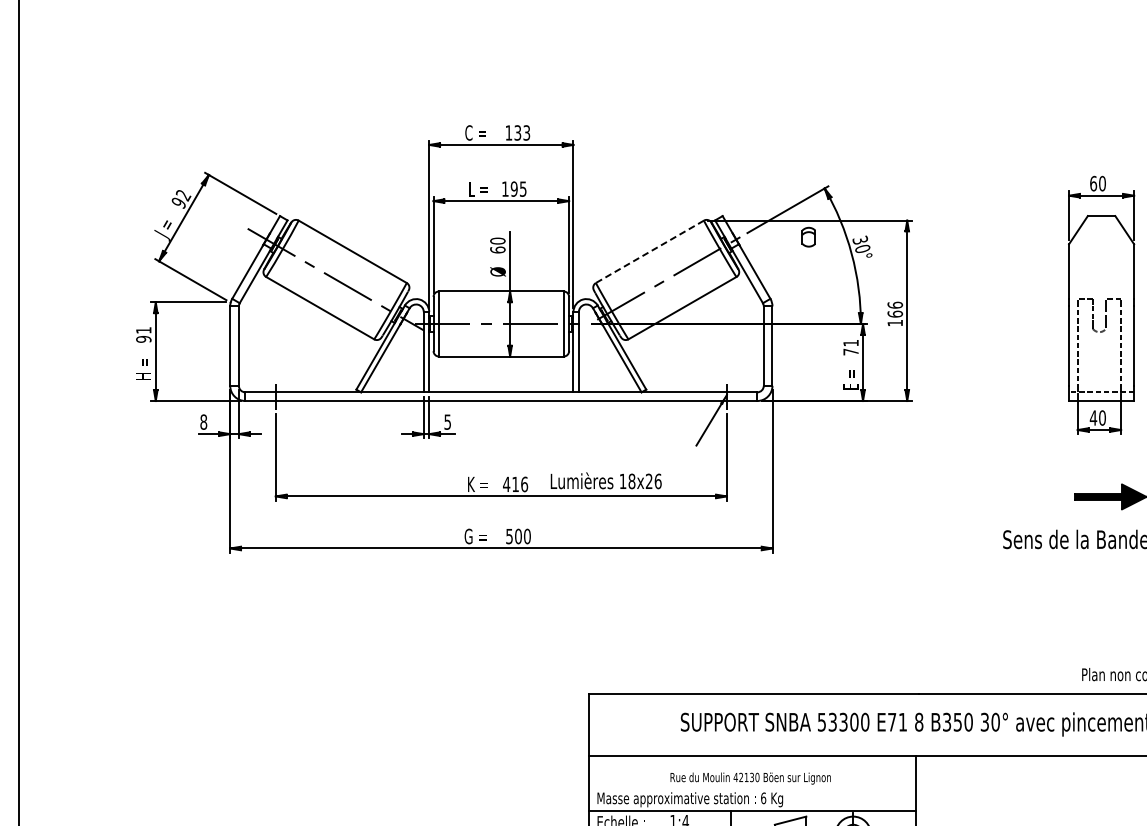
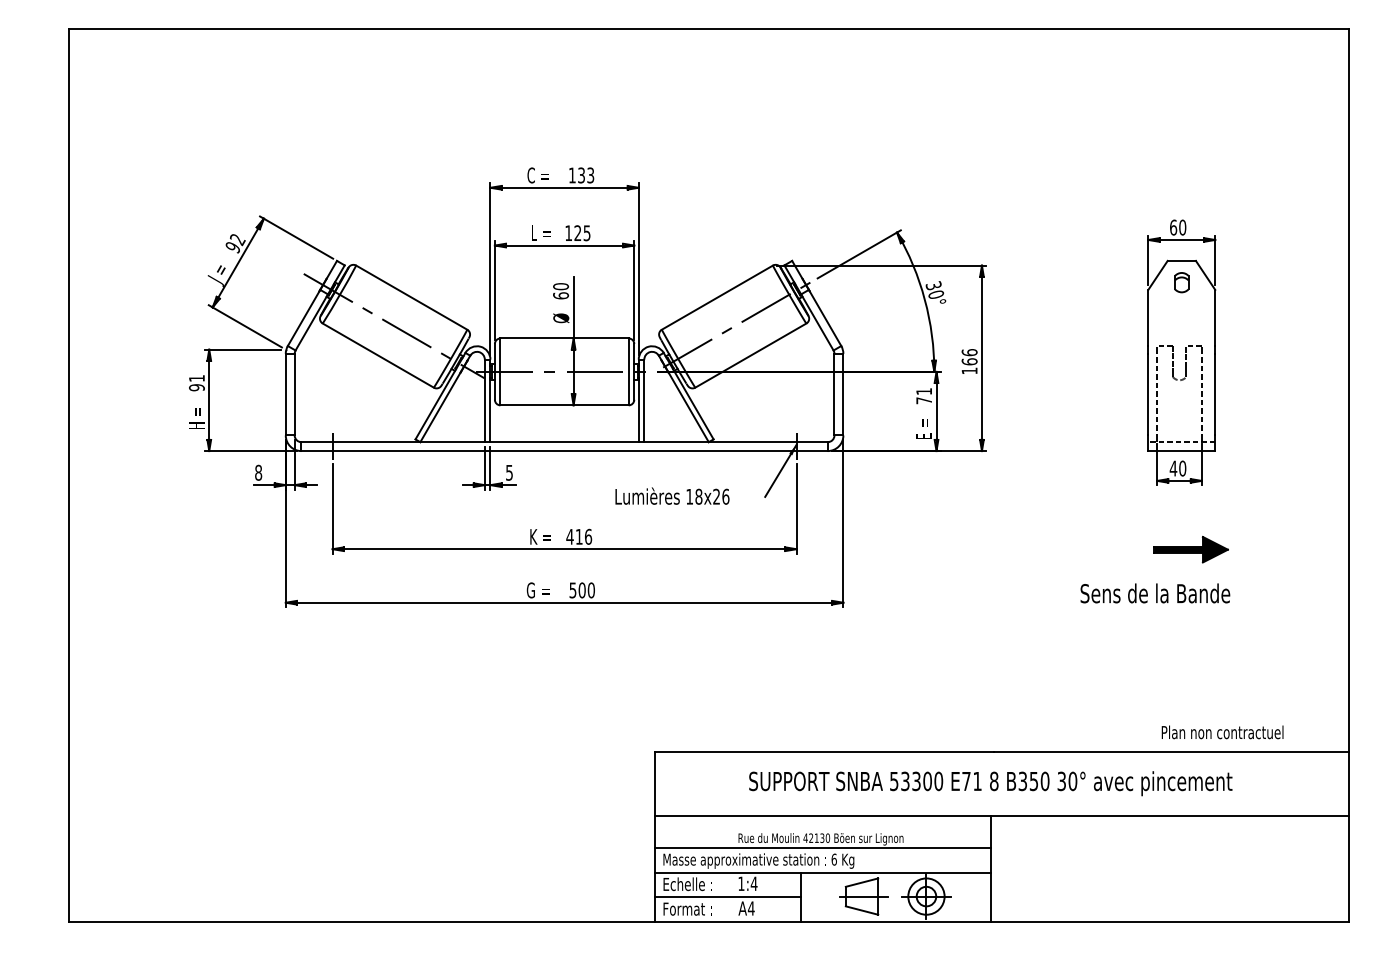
text: (513, 189) -> (577, 233), 195 -> 125
part: (808, 237) -> (1181, 282), moved
line: (649, 251) -> (716, 297), dashed -> solid
text: (606, 480) -> (672, 495), moved
line: (752, 787) -> (822, 848), added

